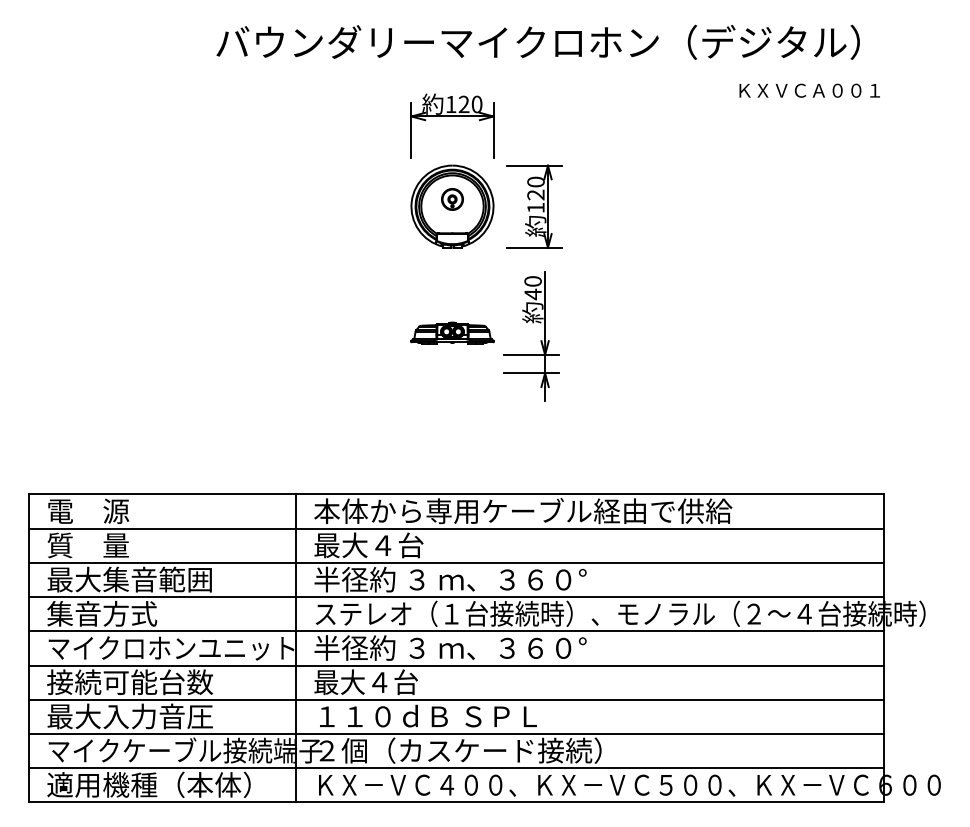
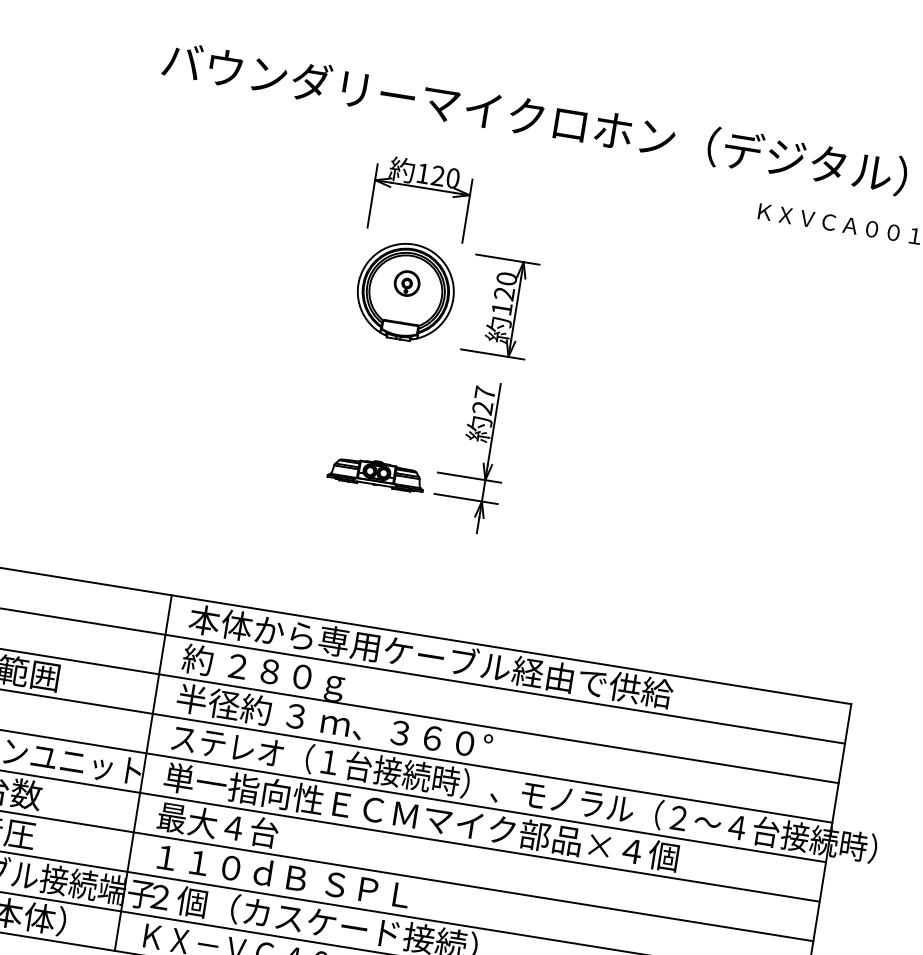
text: (532, 288) -> (483, 401), 40 -> 27
part: (452, 332) -> (376, 473), moved
text: (383, 546) -> (263, 671), 最大４台 -> 約 ２８０ｇ
text: (536, 647) -> (421, 816), 半径約 ３ ｍ、３６０° -> 単一指向性ＥＣＭマイク部品×４個

